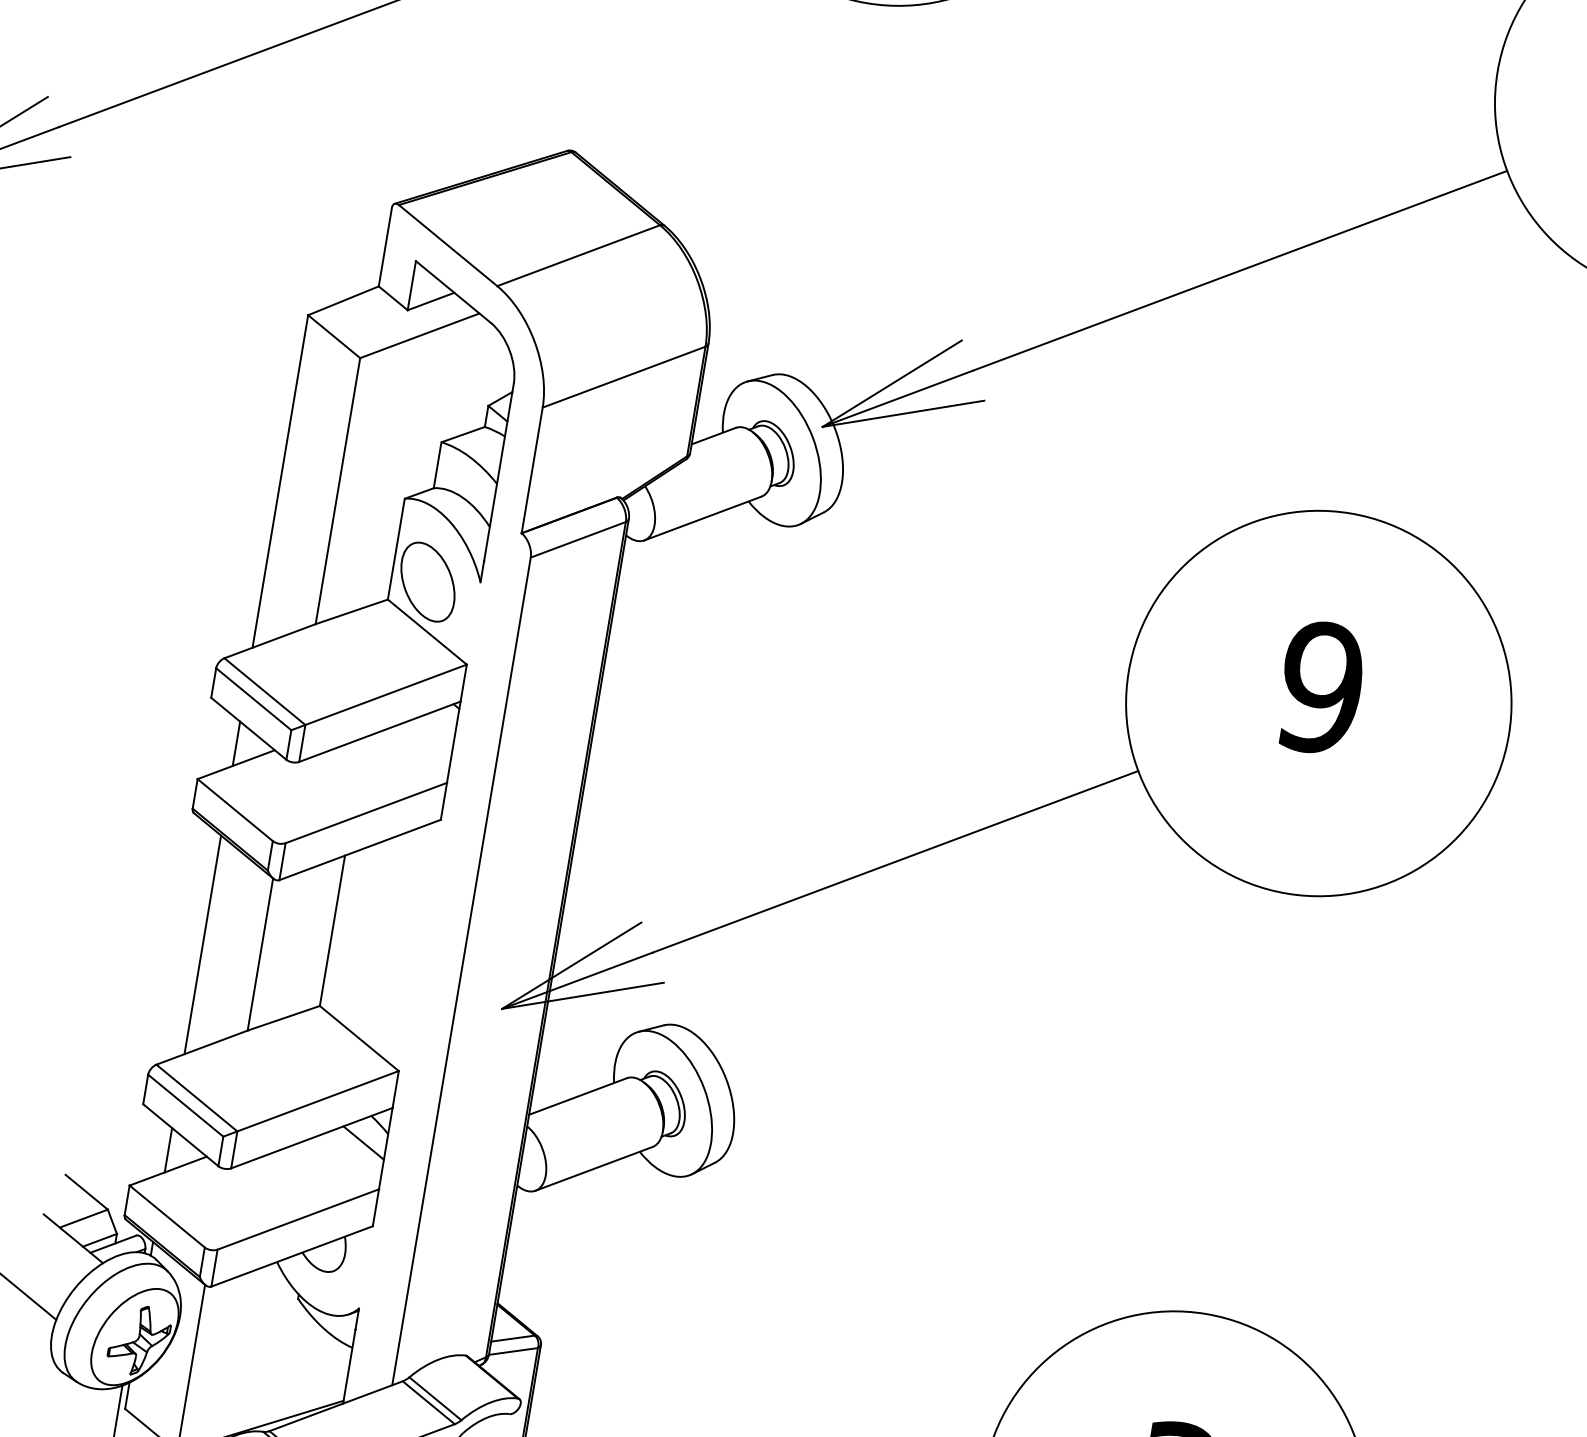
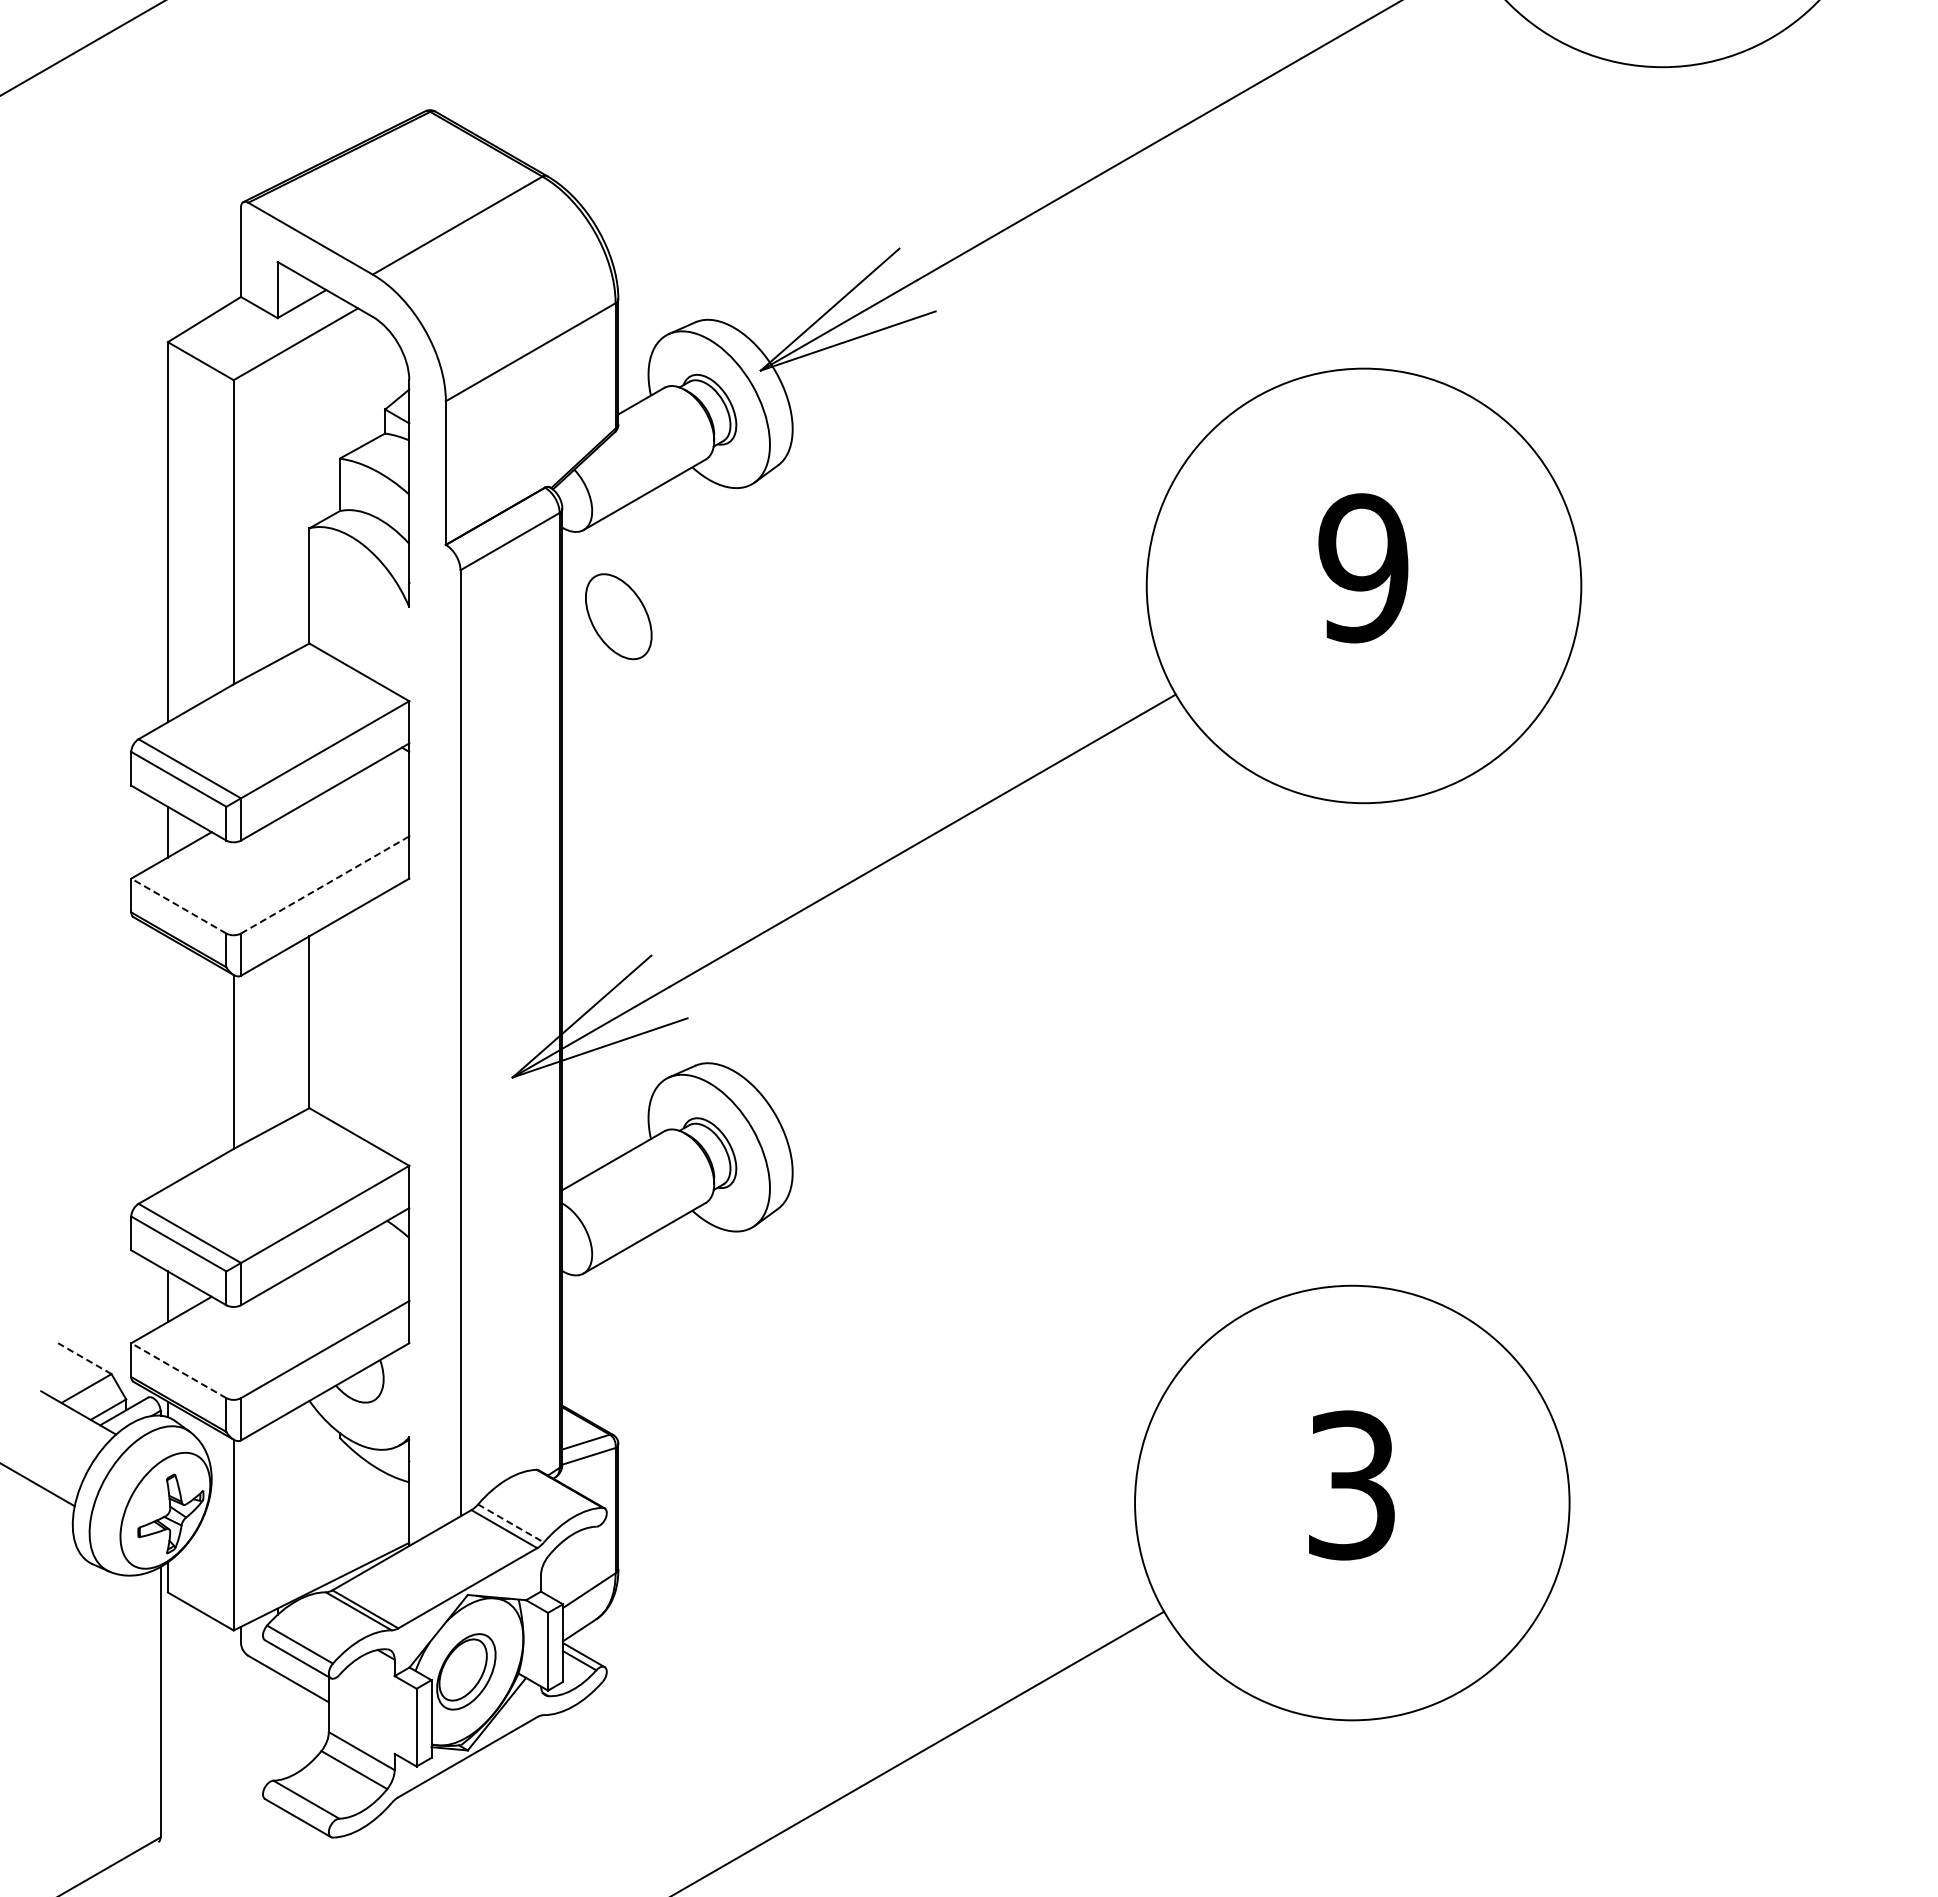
part: (427, 581) -> (618, 616), moved
line: (234, 810) -> (178, 906), solid -> dashed
line: (366, 812) -> (325, 884), solid -> dashed
line: (202, 944) -> (167, 1061), removed
line: (363, 1143) -> (383, 1252), removed
line: (86, 1192) -> (84, 1358), solid -> dashed
line: (166, 1216) -> (178, 1370), solid -> dashed
line: (435, 1398) -> (511, 1523), solid -> dashed

